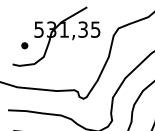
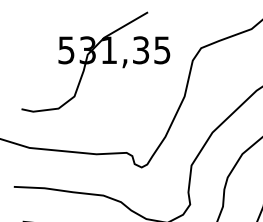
part: (24, 45) -> (41, 77), removed

